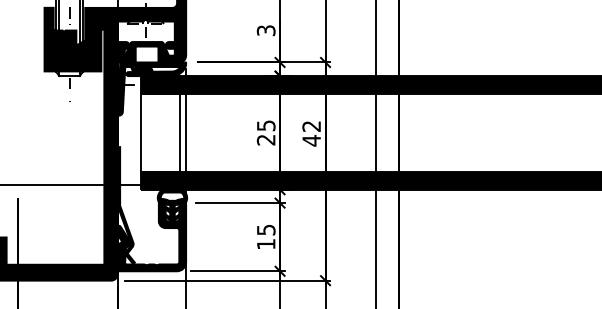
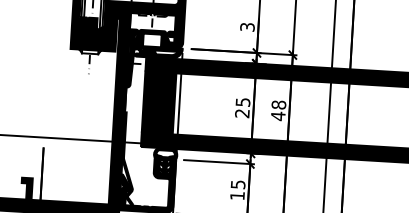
text: (311, 125) -> (278, 104), 42 -> 48
fill: (159, 132) -> (158, 102), added

